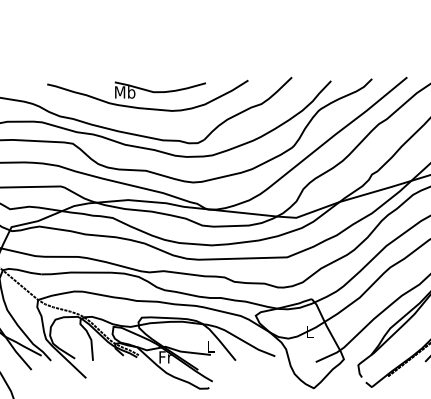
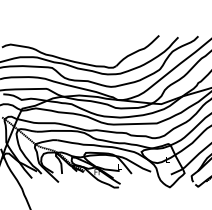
part: (147, 95) -> (88, 44), removed

